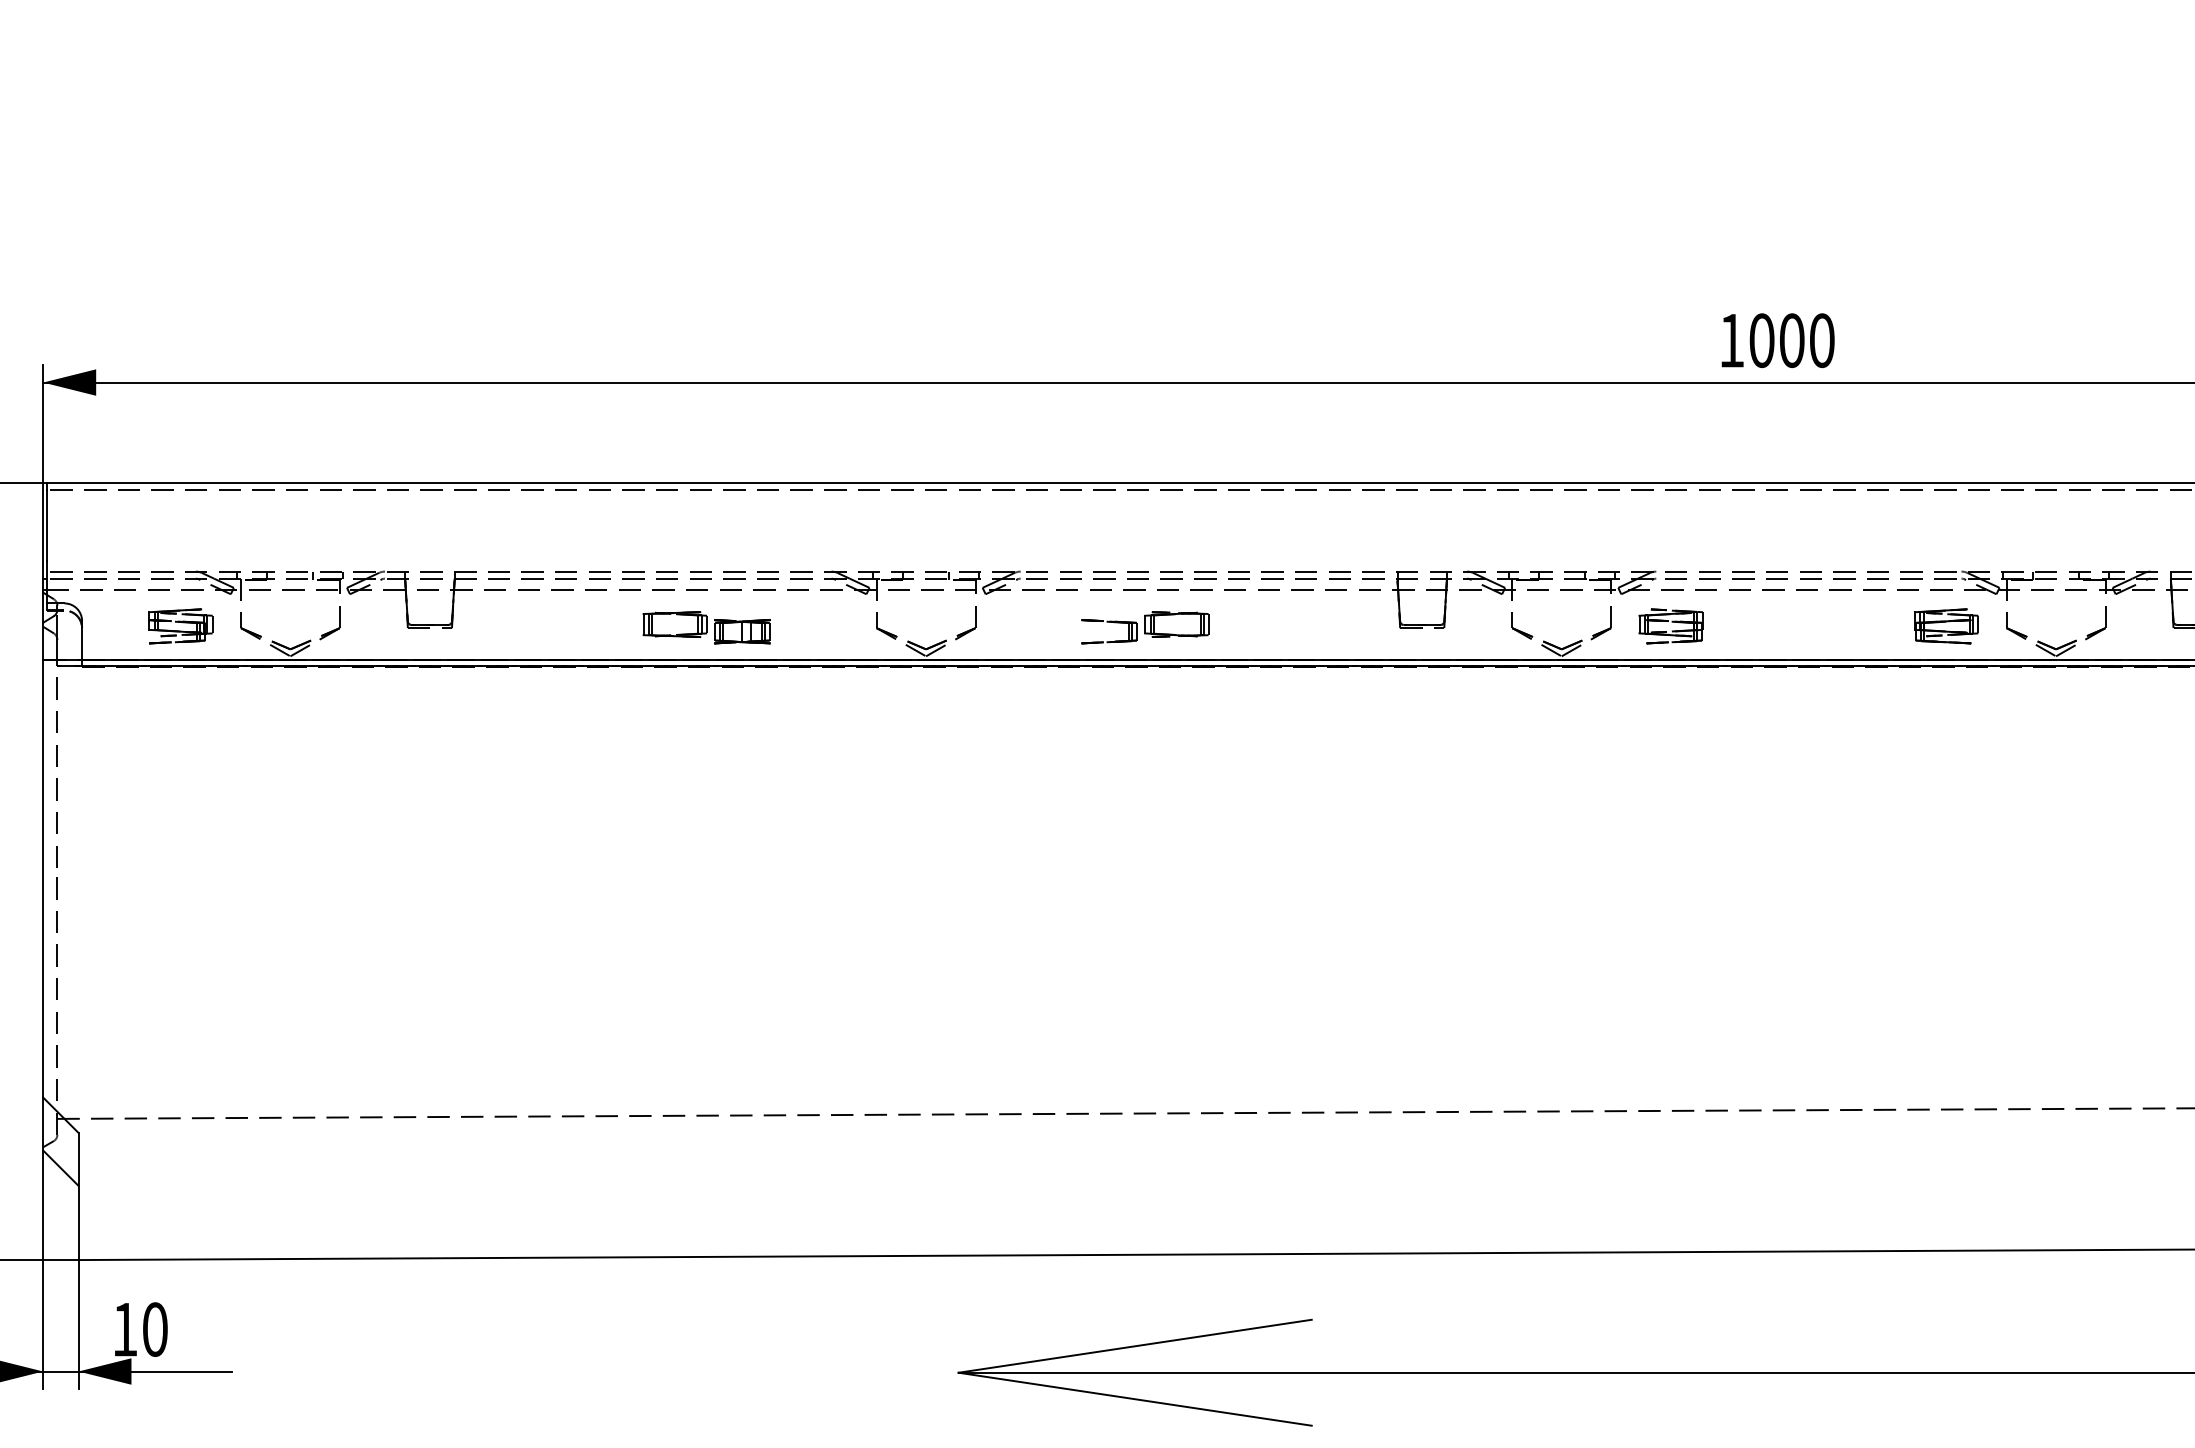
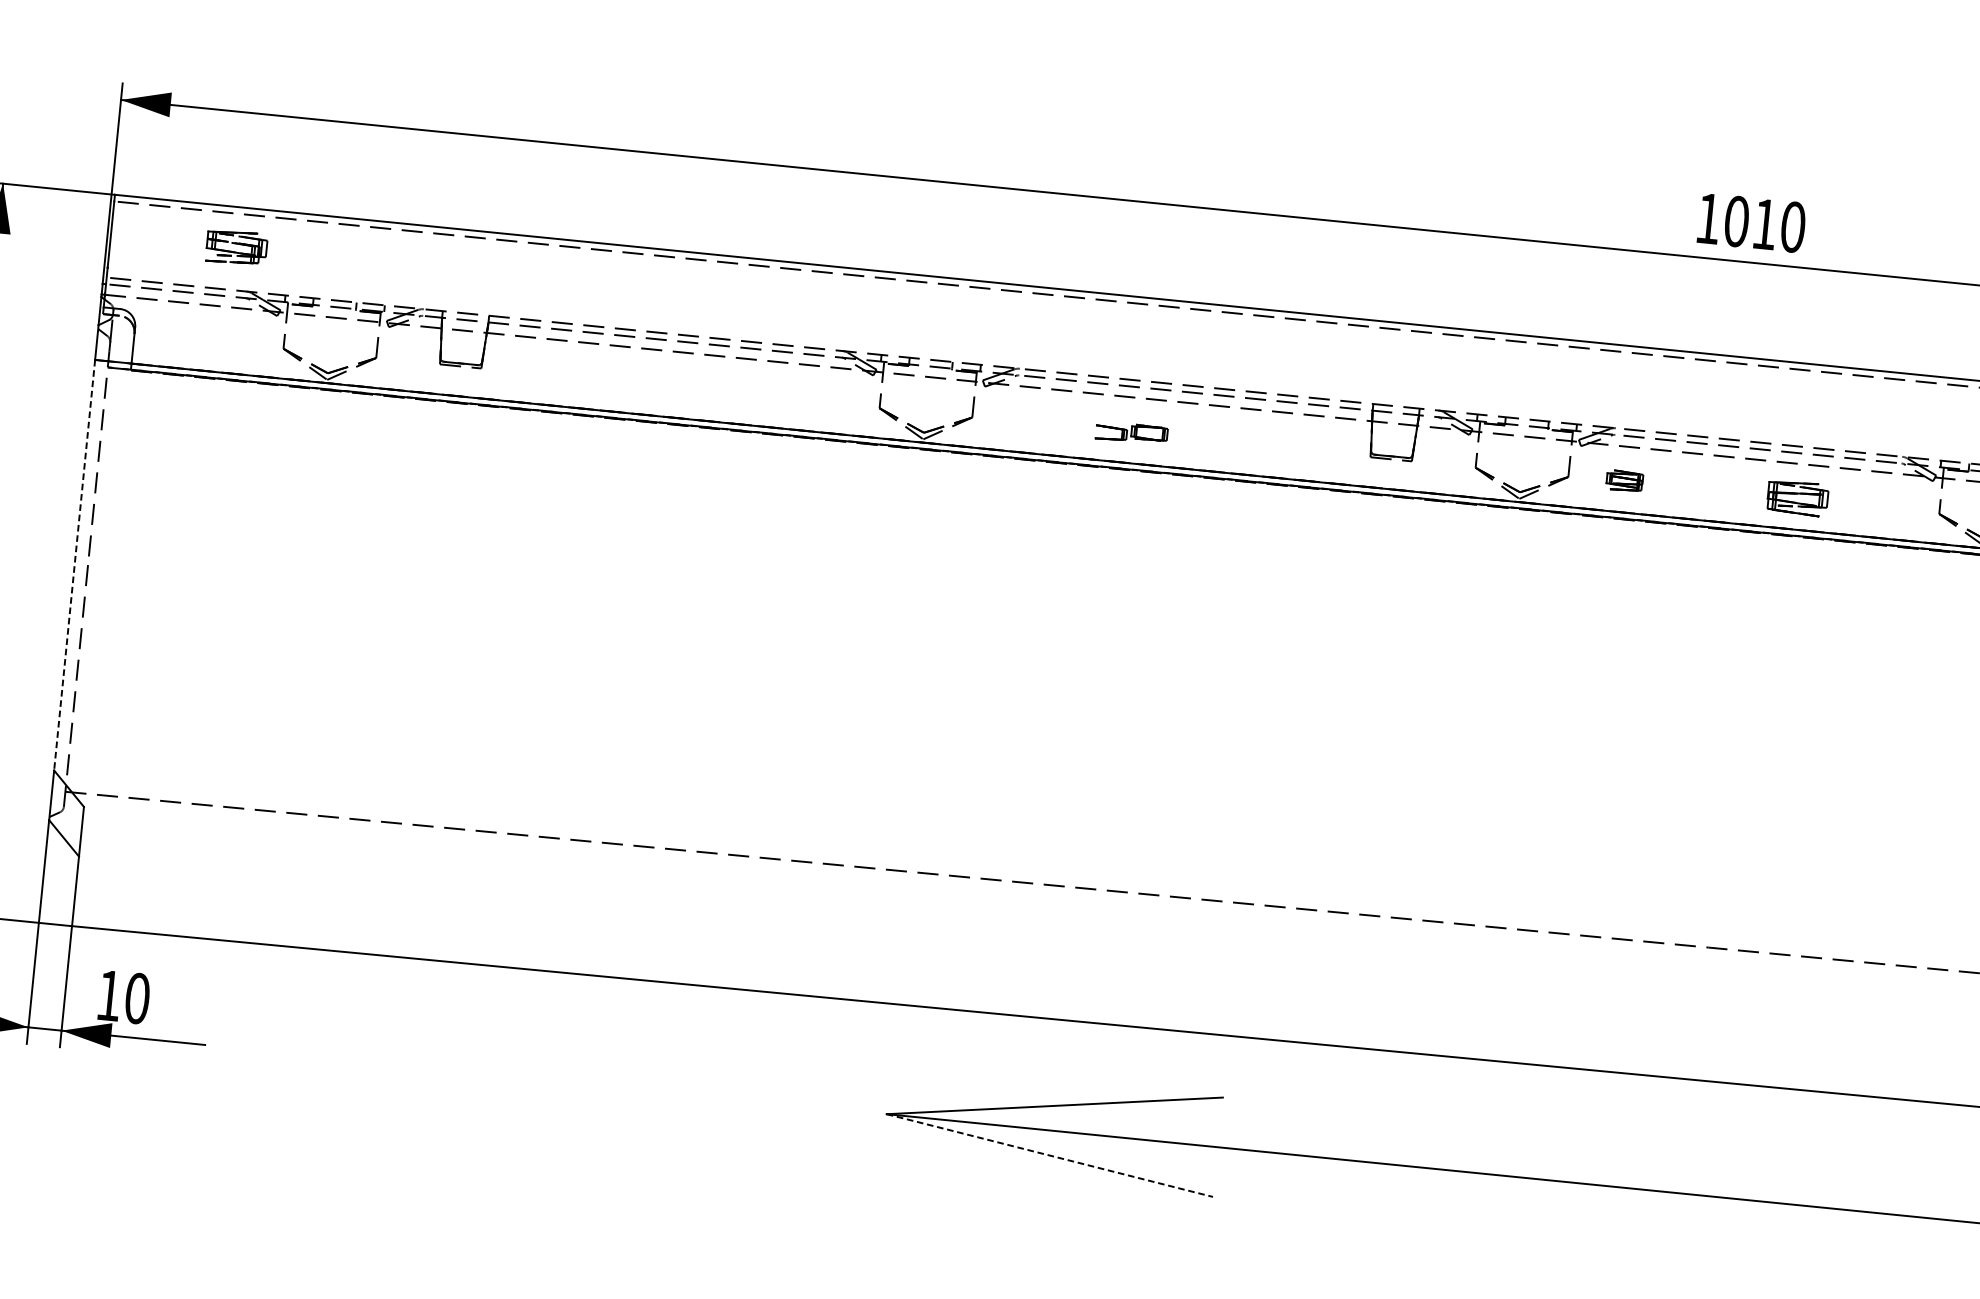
text: (1792, 340) -> (1765, 224), 1000 -> 1010
part: (180, 626) -> (236, 247), moved
part: (1670, 626) -> (1624, 481), size x0.6
part: (1946, 626) -> (1797, 498), moved
part: (706, 627) -> (720, 391), removed
part: (1145, 627) -> (1131, 432), size x0.6
line: (43, 878) -> (74, 565), solid -> dashed
line: (1135, 1399) -> (1050, 1155), solid -> dashed

